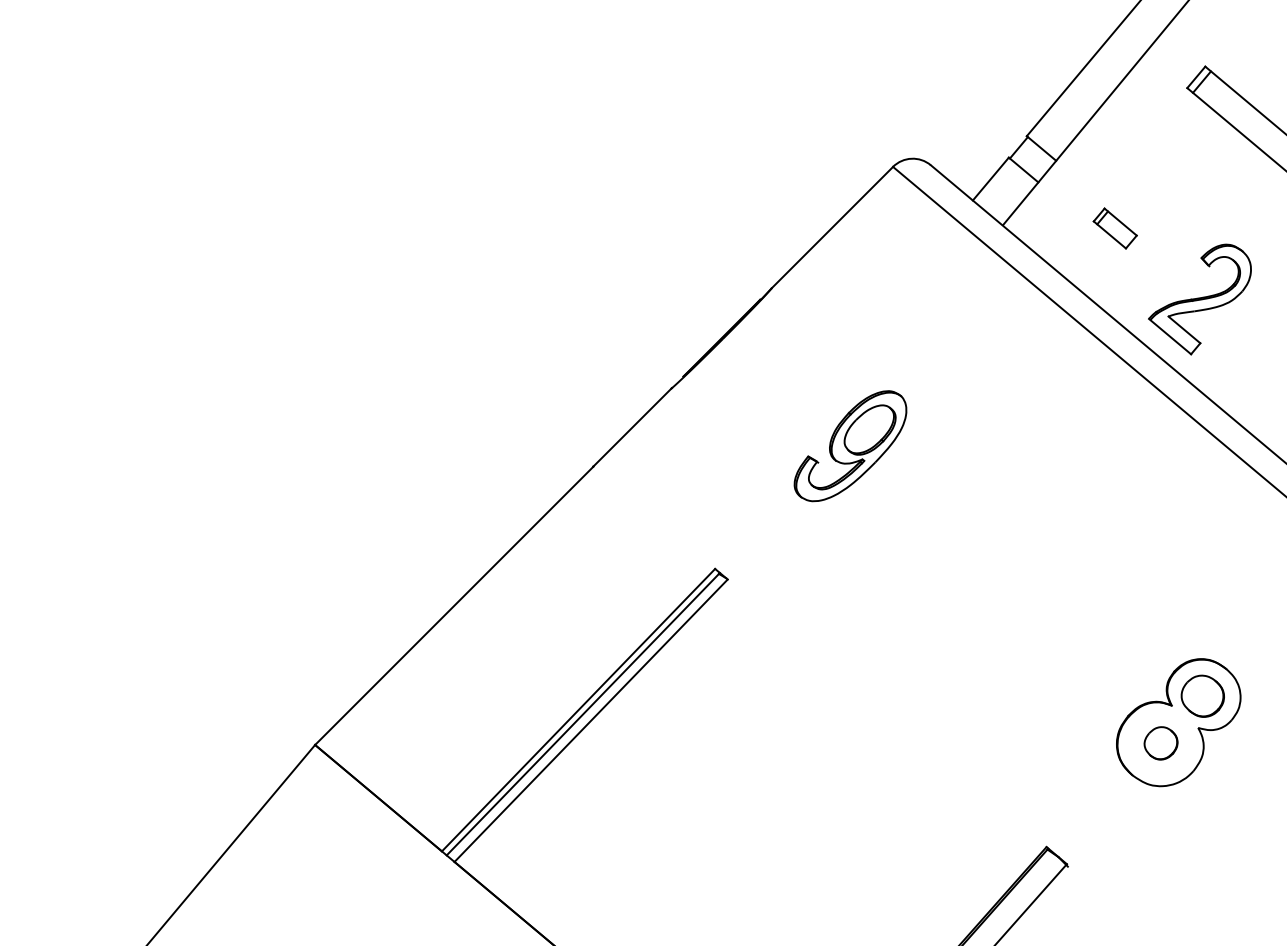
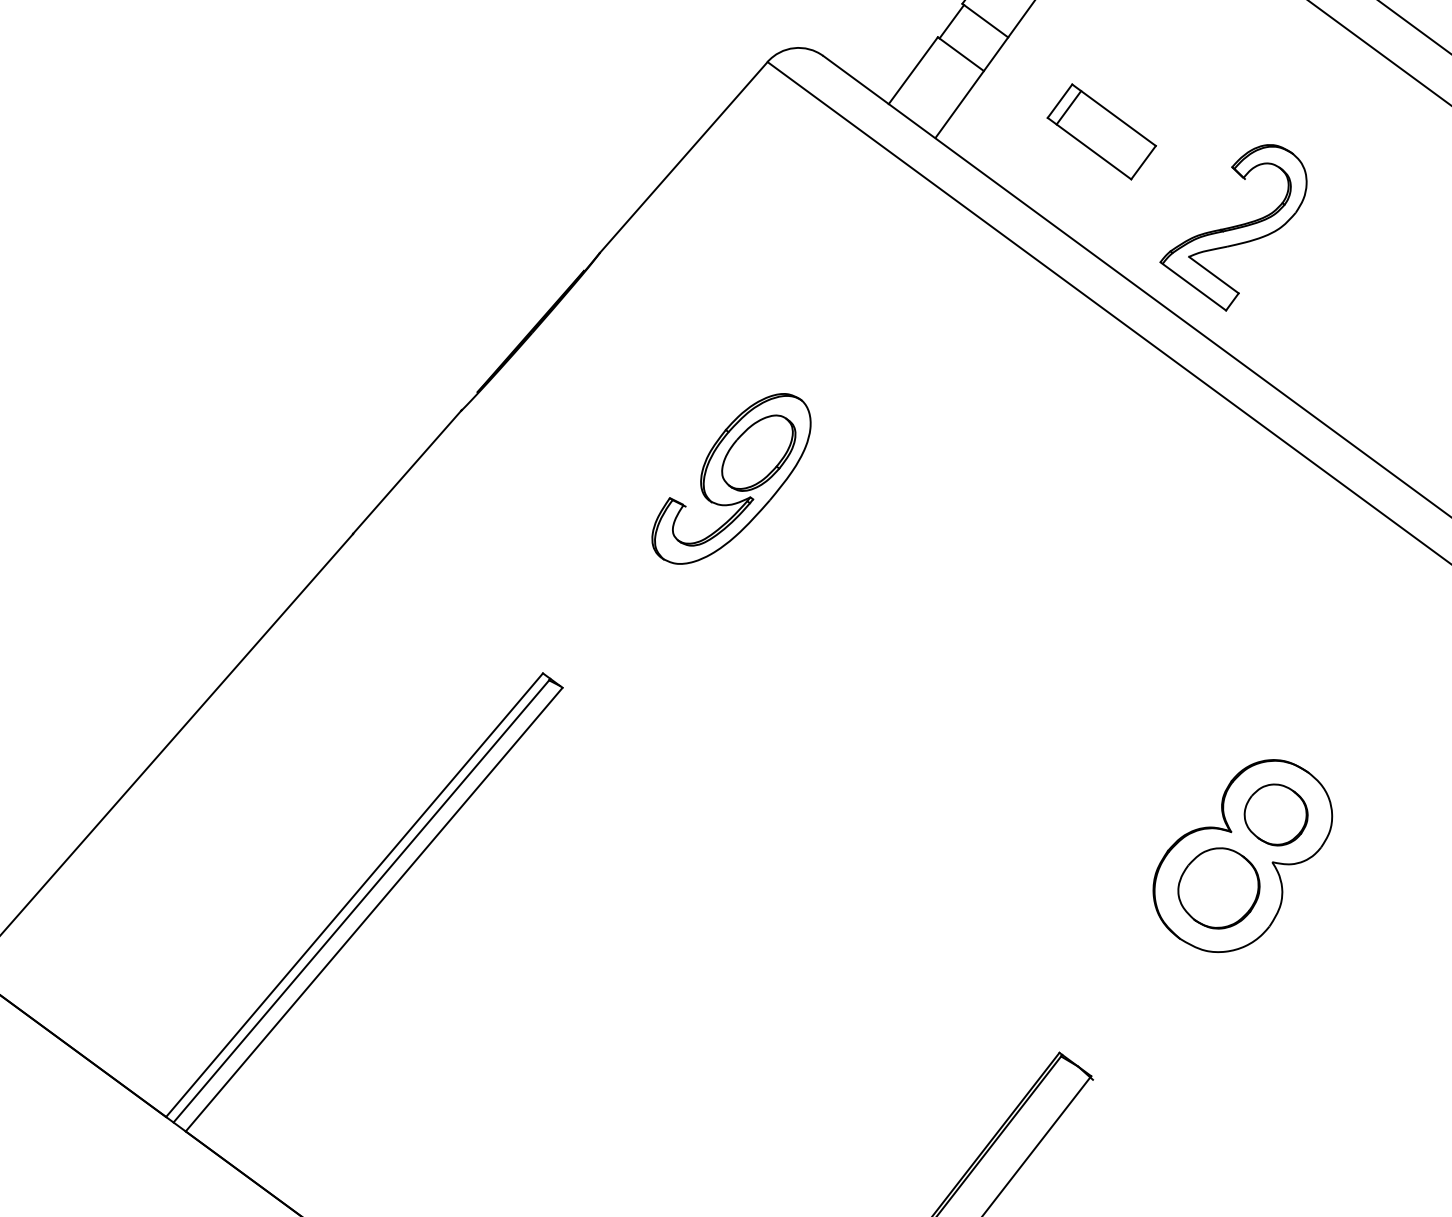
part: (1115, 228) -> (1102, 131), size x1.67
part: (1160, 743) -> (1218, 888), size x1.67

